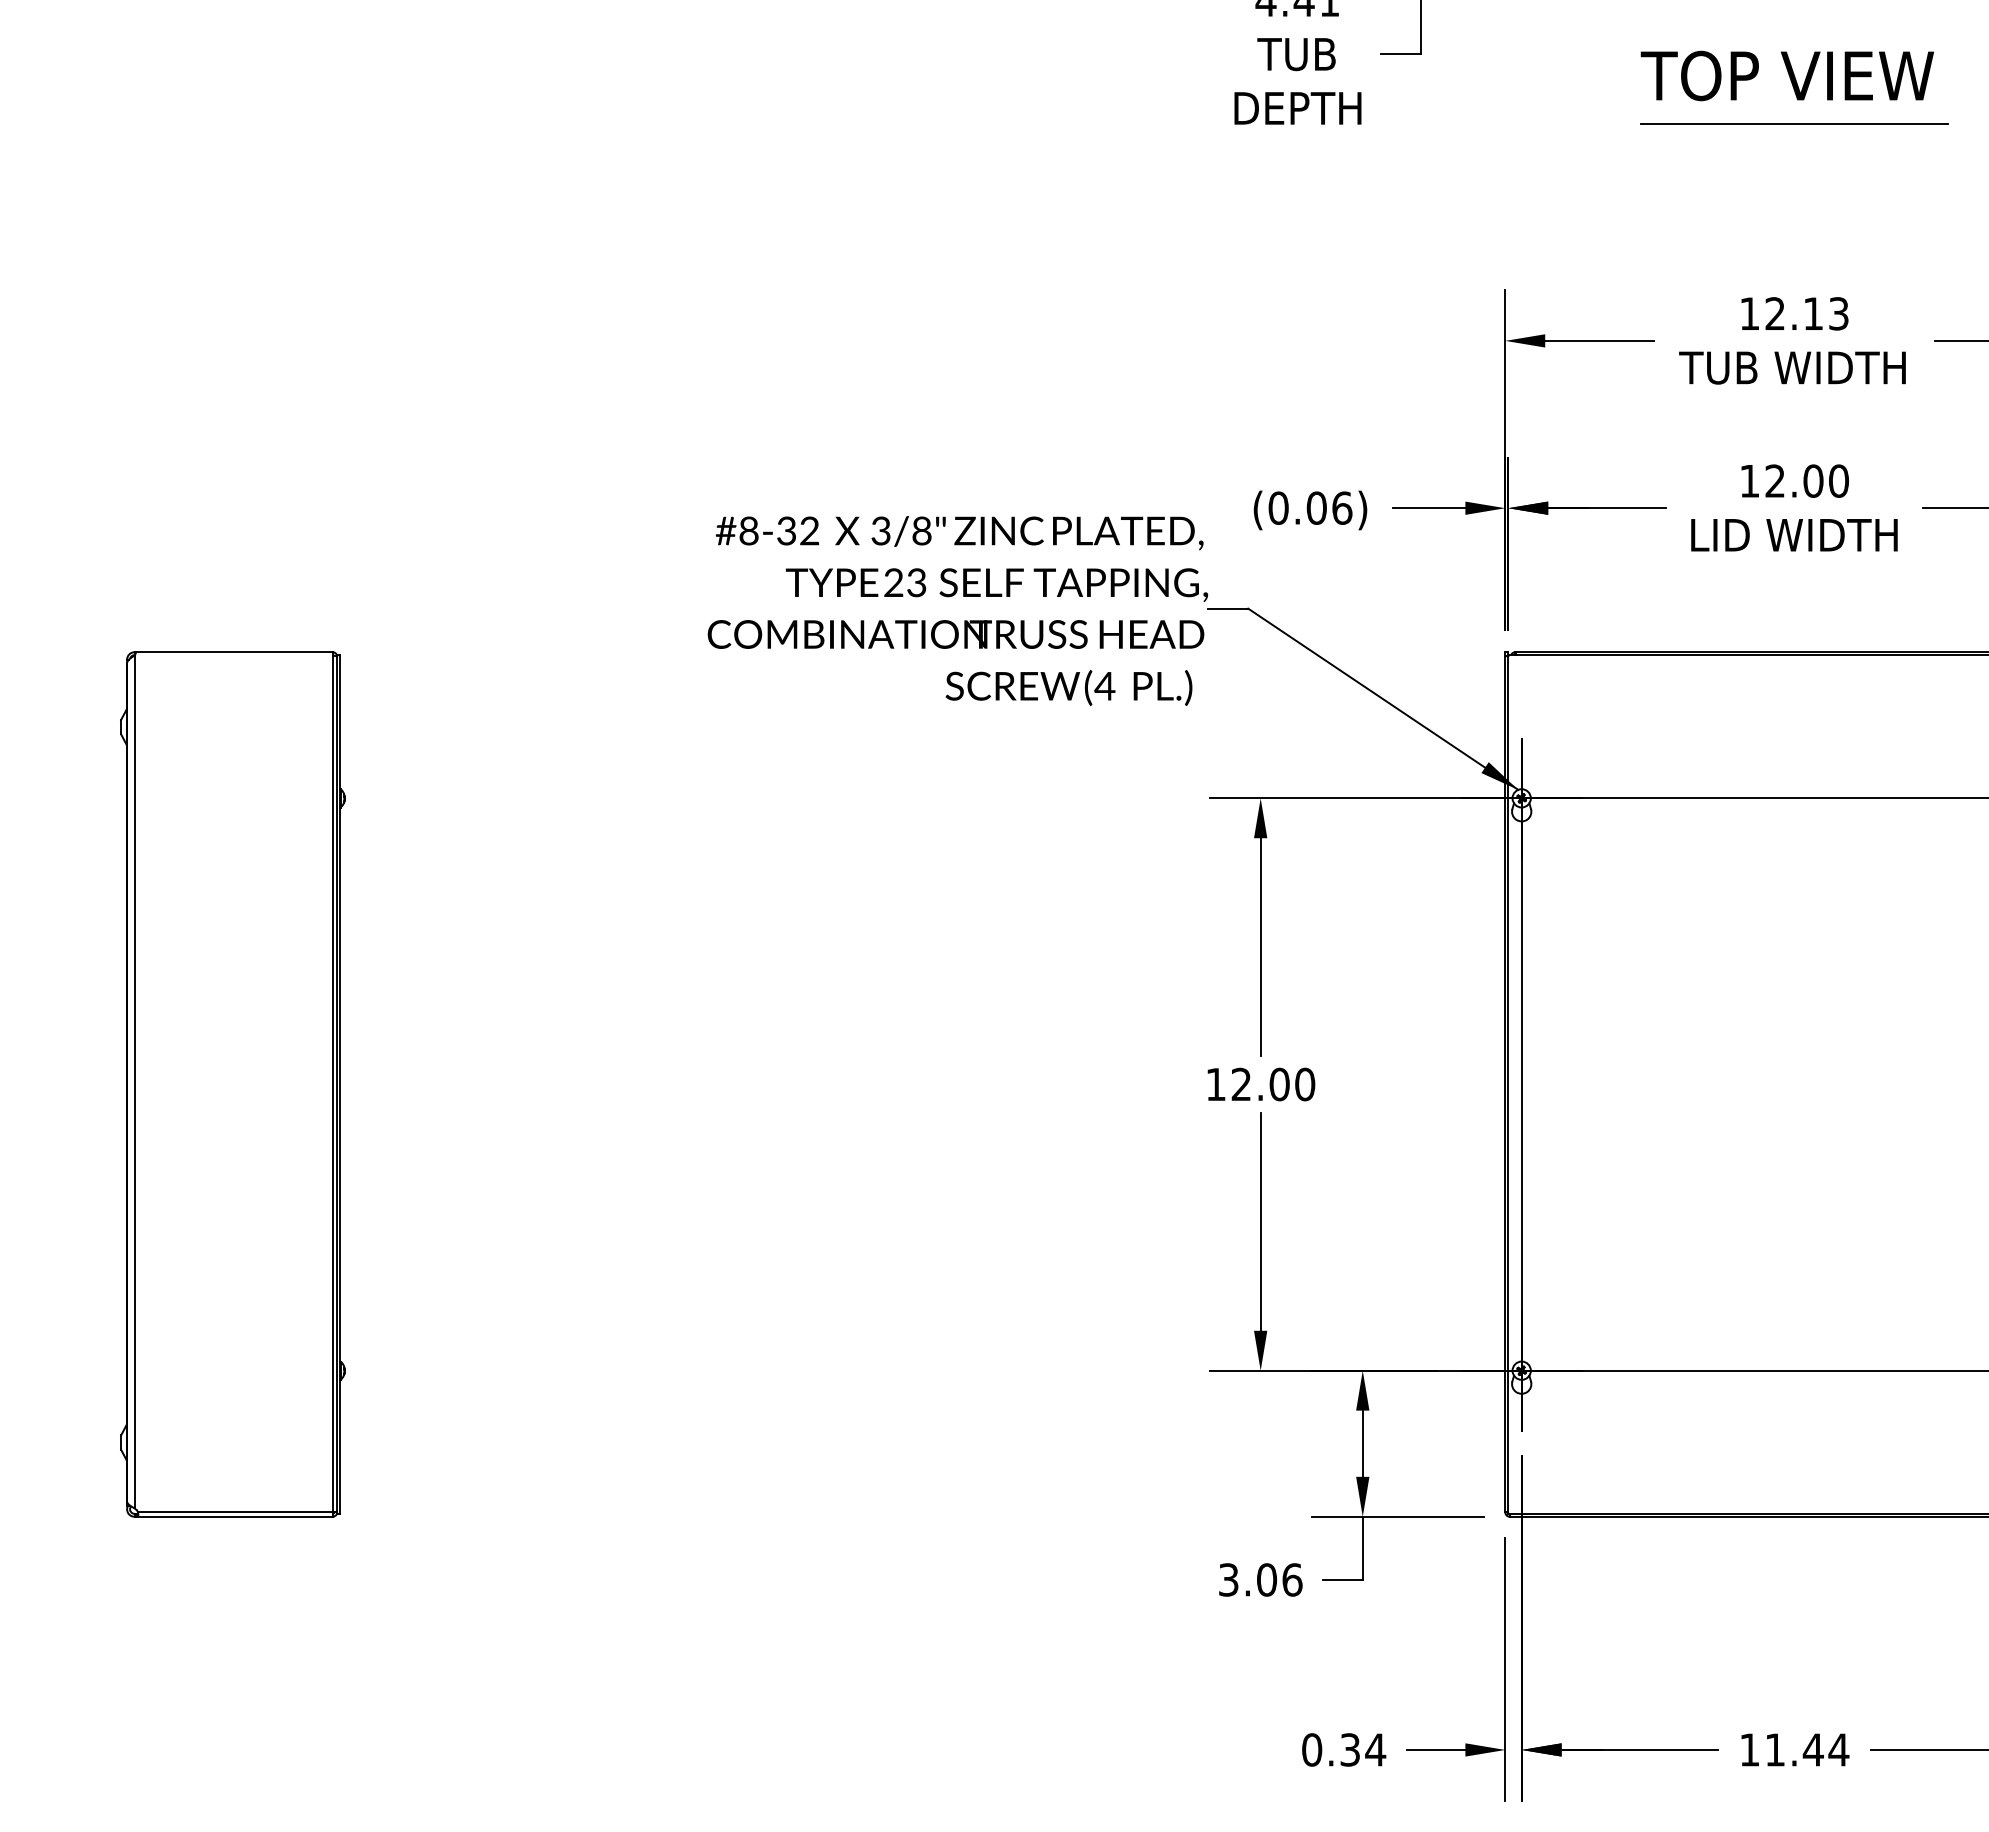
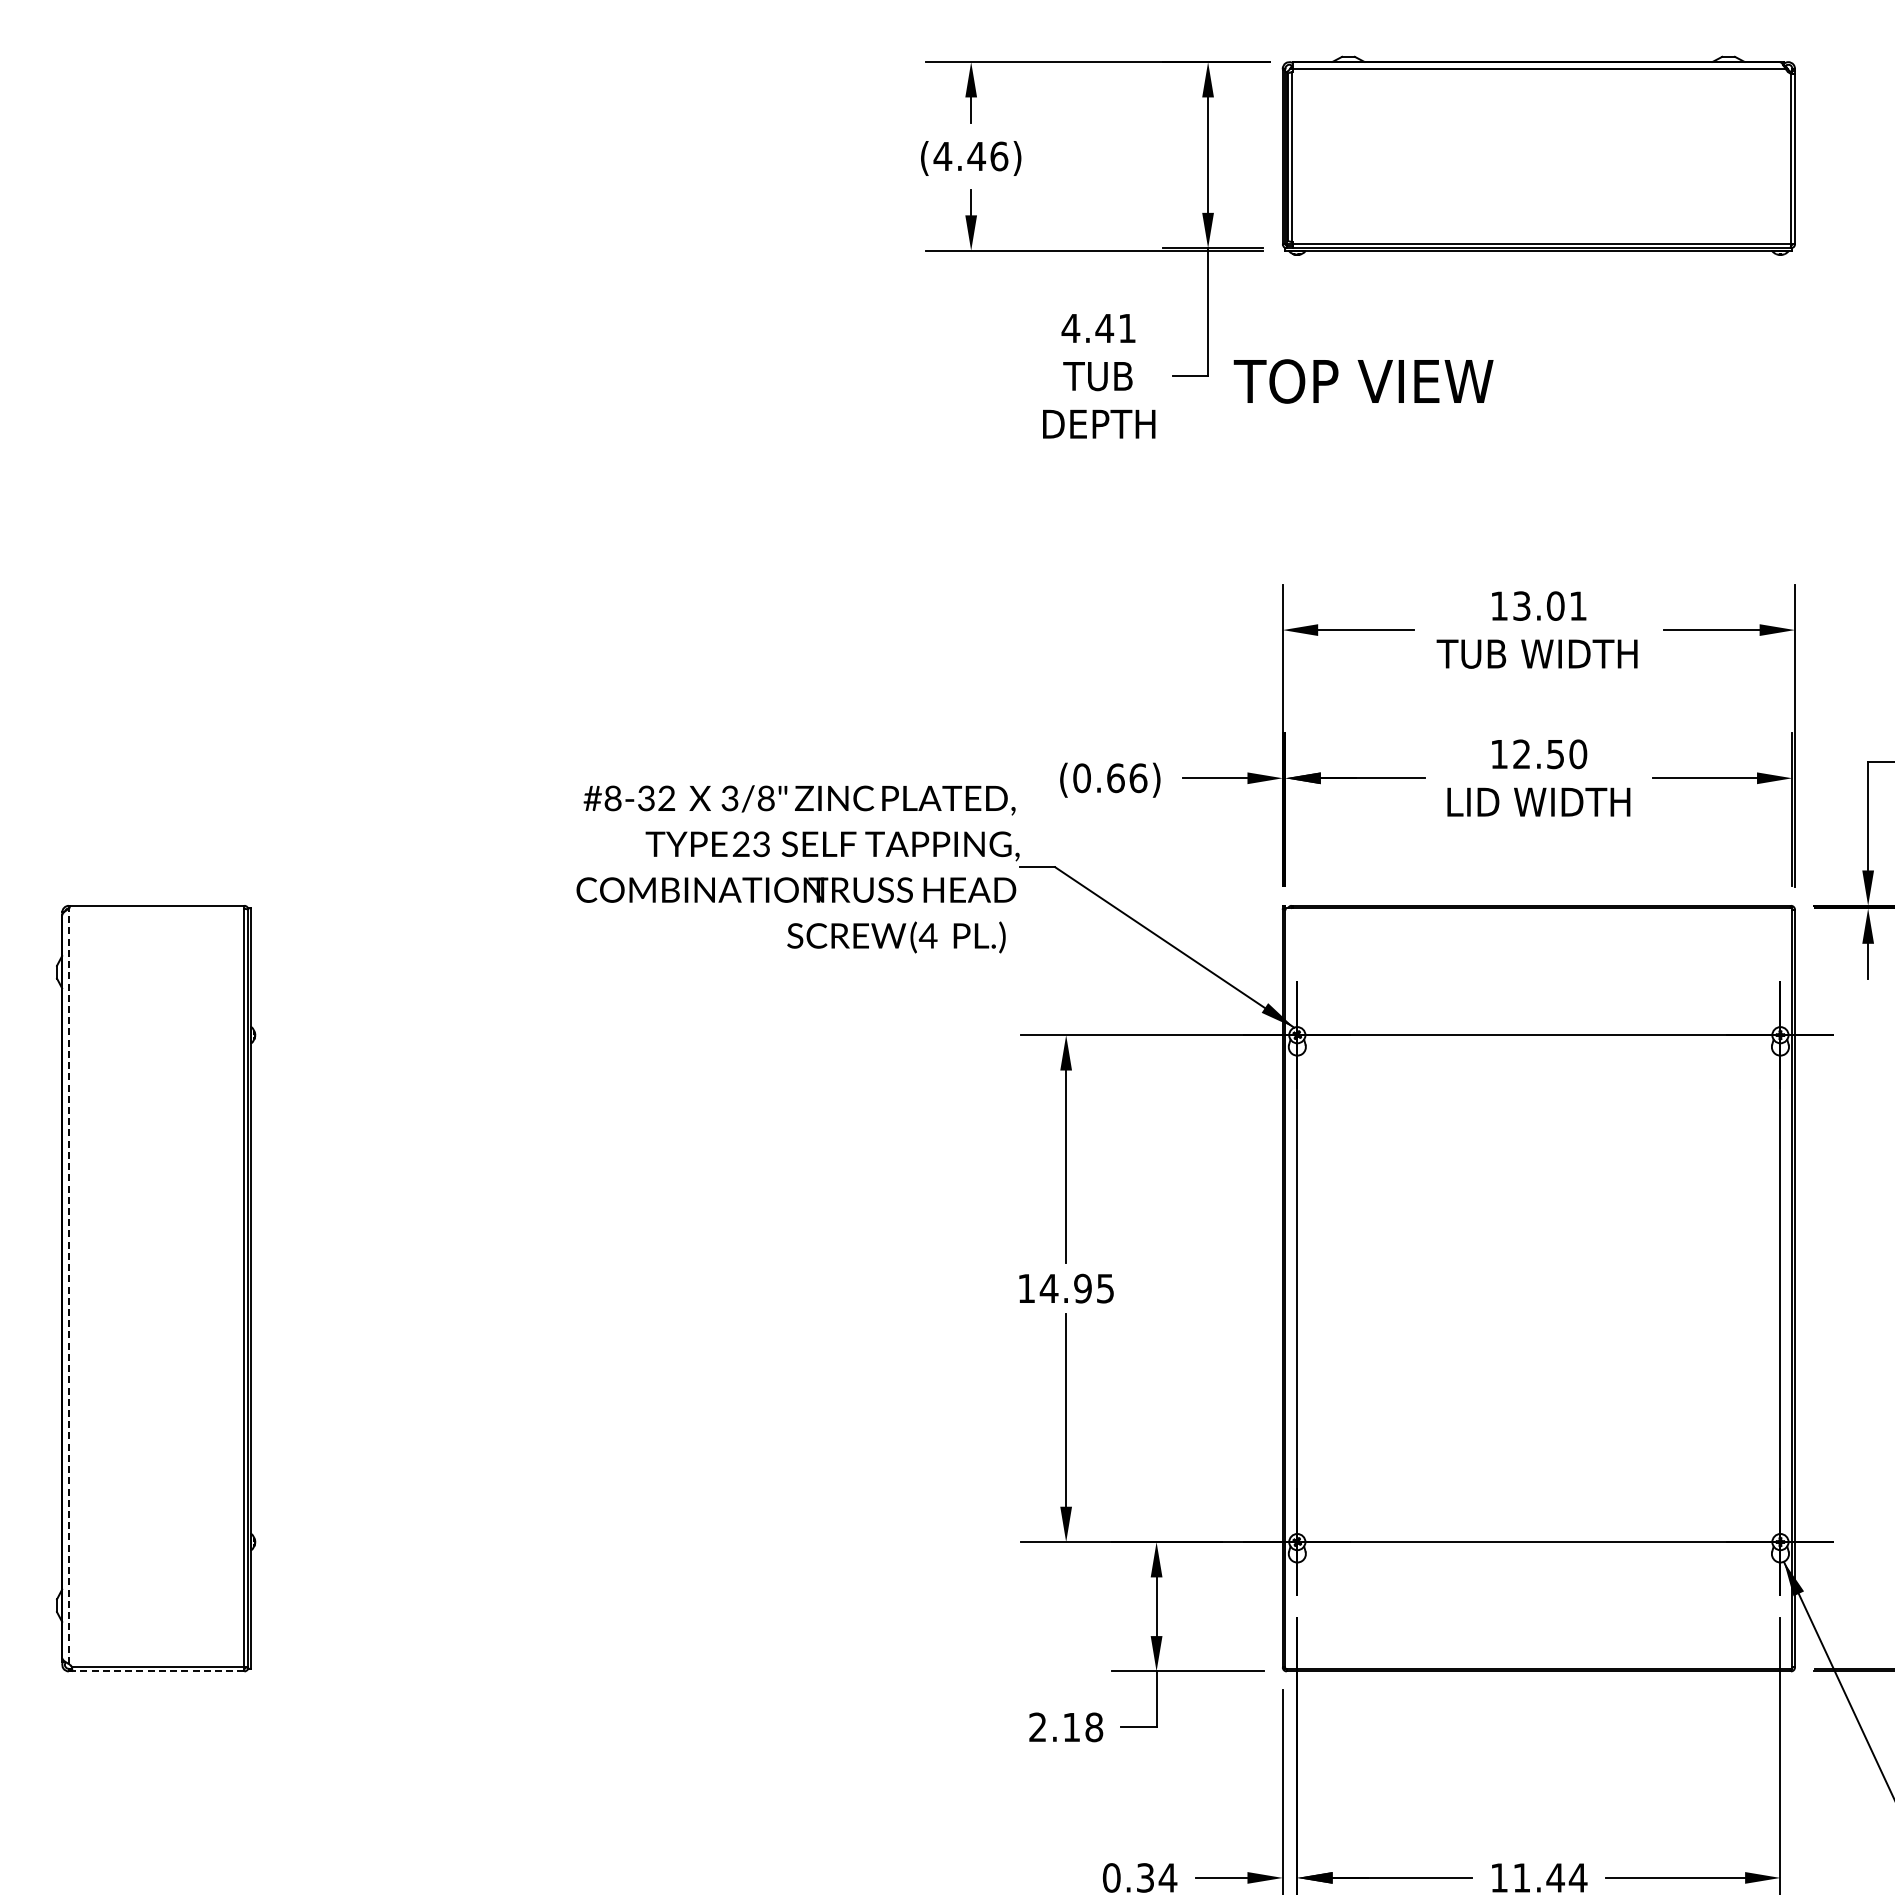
text: (1787, 75) -> (1363, 381), moved
line: (1794, 123) -> (1538, 437), removed
text: (1806, 313) -> (1549, 605), 12.13 -> 13.01
text: (1813, 481) -> (1555, 754), 12.00 -> 12.50
text: (1316, 507) -> (1115, 777), (0.06) -> (0.66)
line: (134, 1082) -> (68, 1286), solid -> dashed
text: (1272, 1084) -> (1076, 1288), 12.00 -> 14.95
line: (234, 1516) -> (157, 1671), solid -> dashed
text: (1261, 1580) -> (1066, 1727), 3.06 -> 2.18

